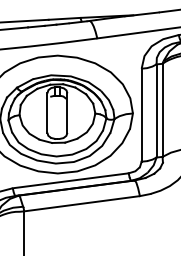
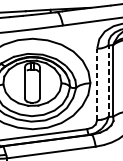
line: (156, 109) -> (108, 80), solid -> dashed
line: (141, 114) -> (97, 83), solid -> dashed

